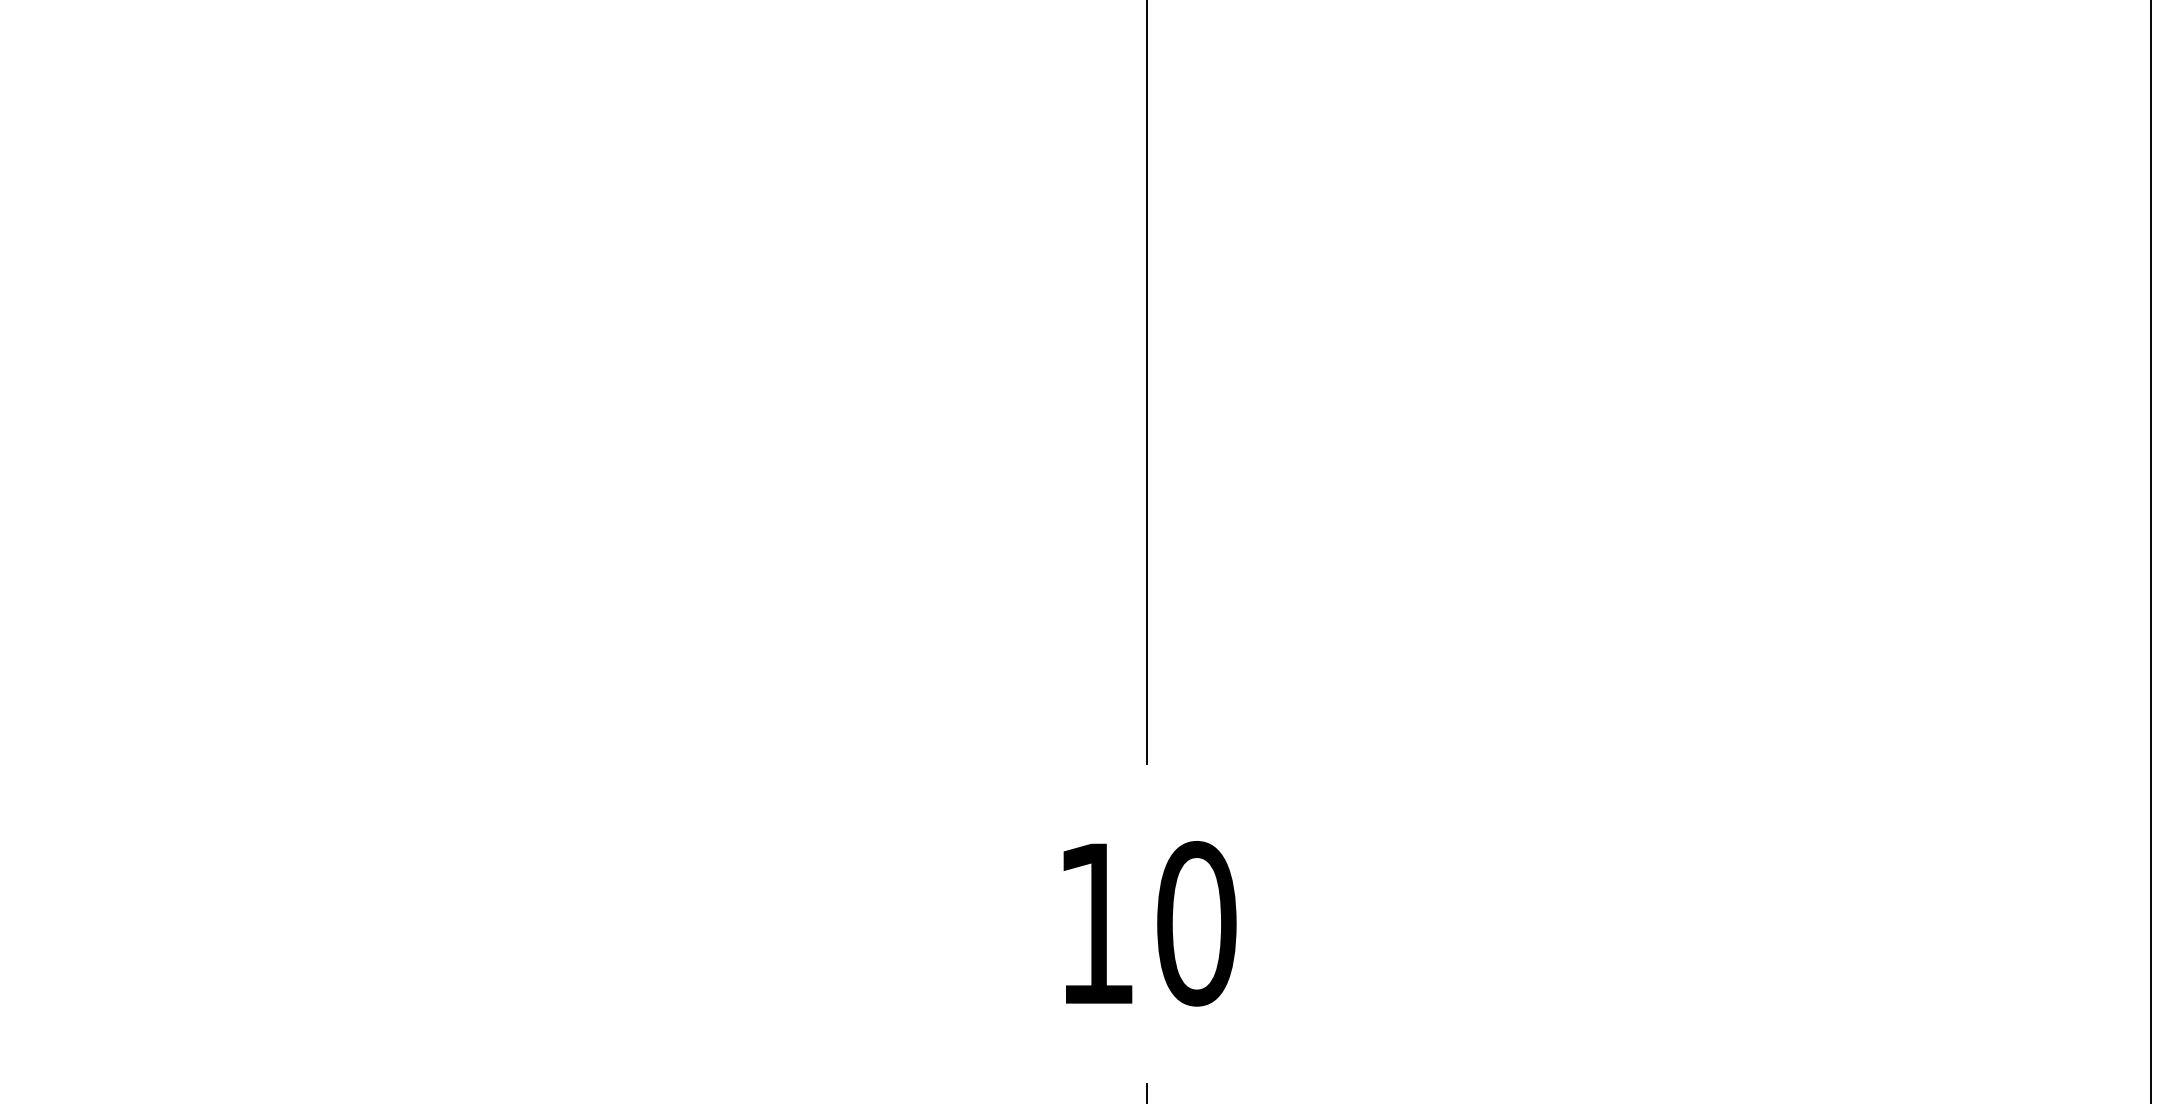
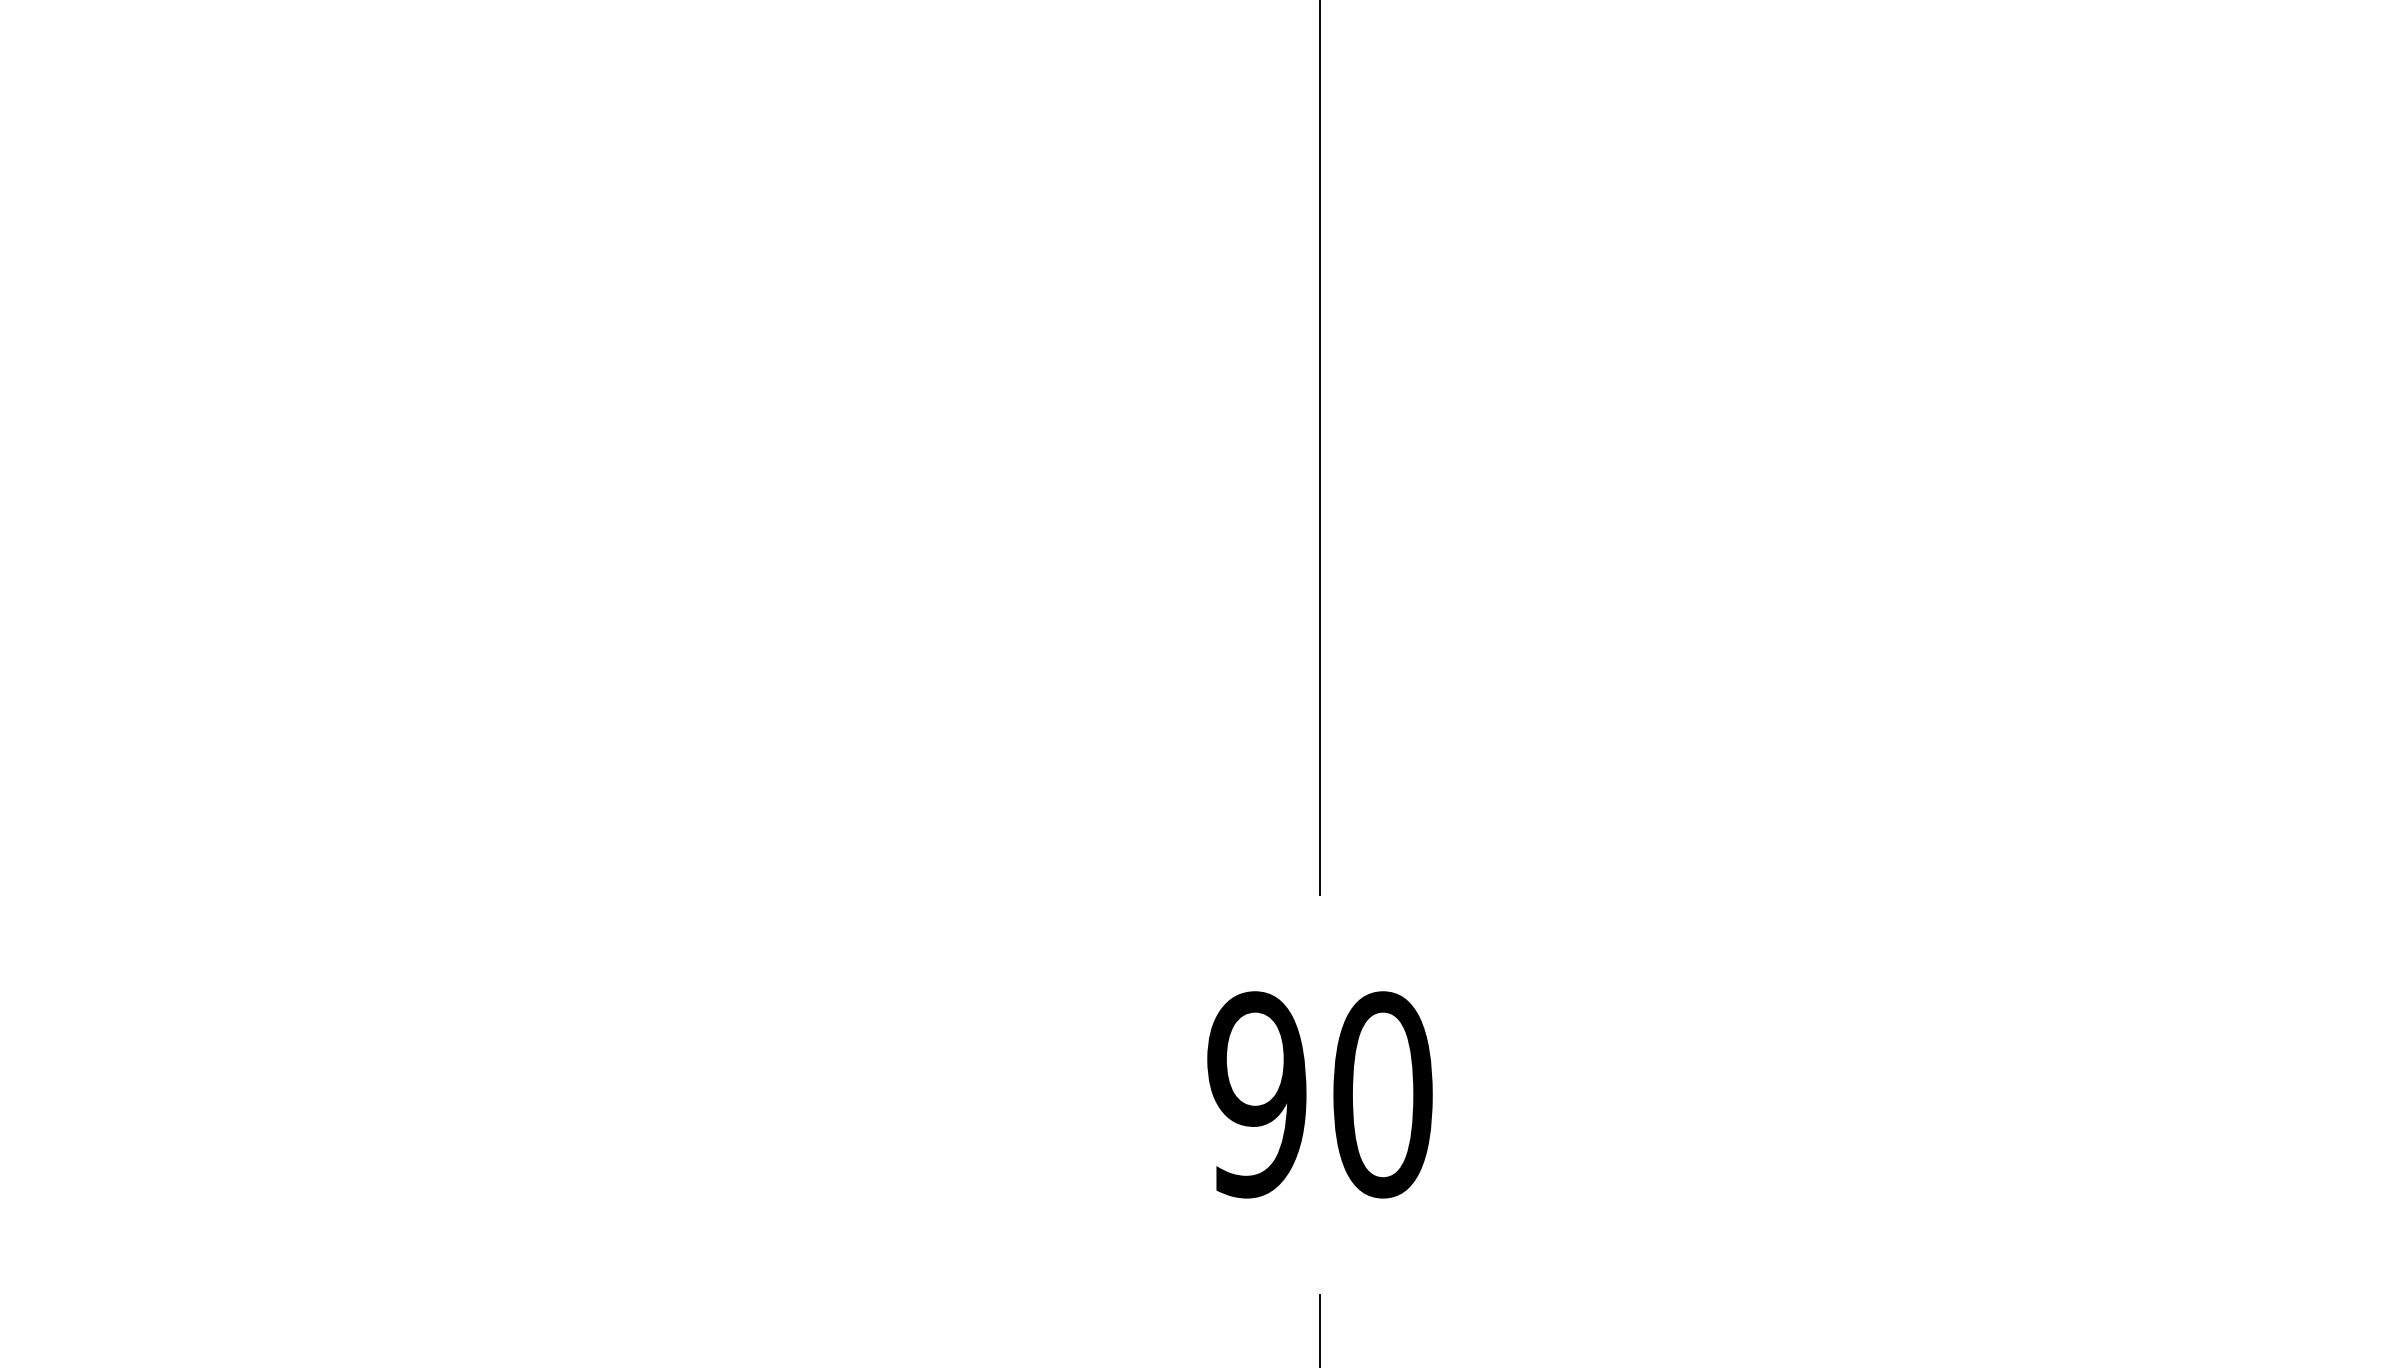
text: (1095, 923) -> (1256, 1094), 10 -> 90

